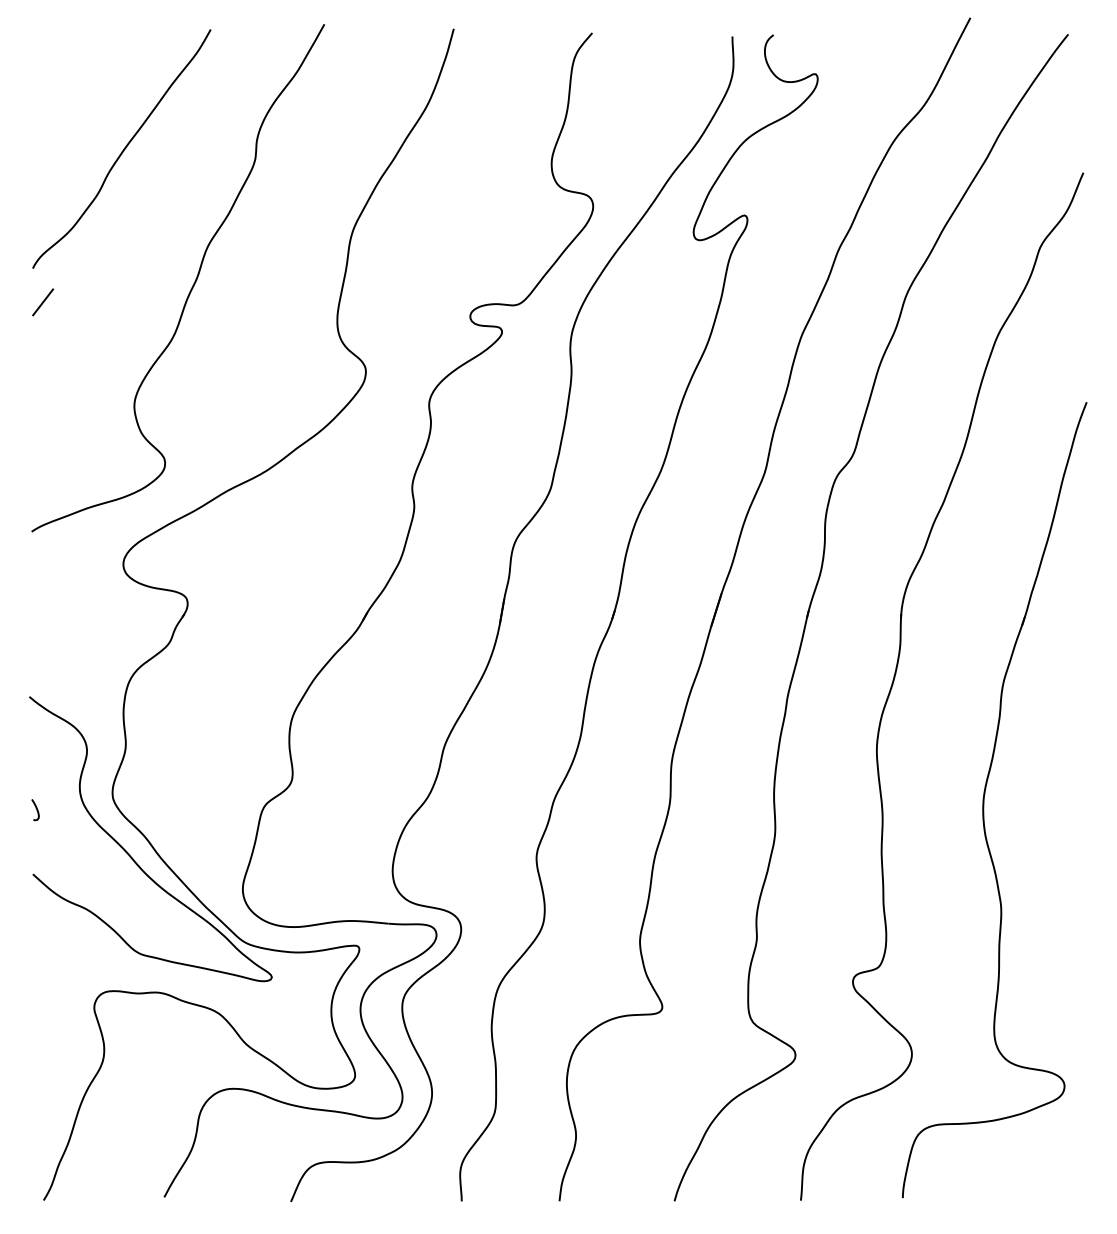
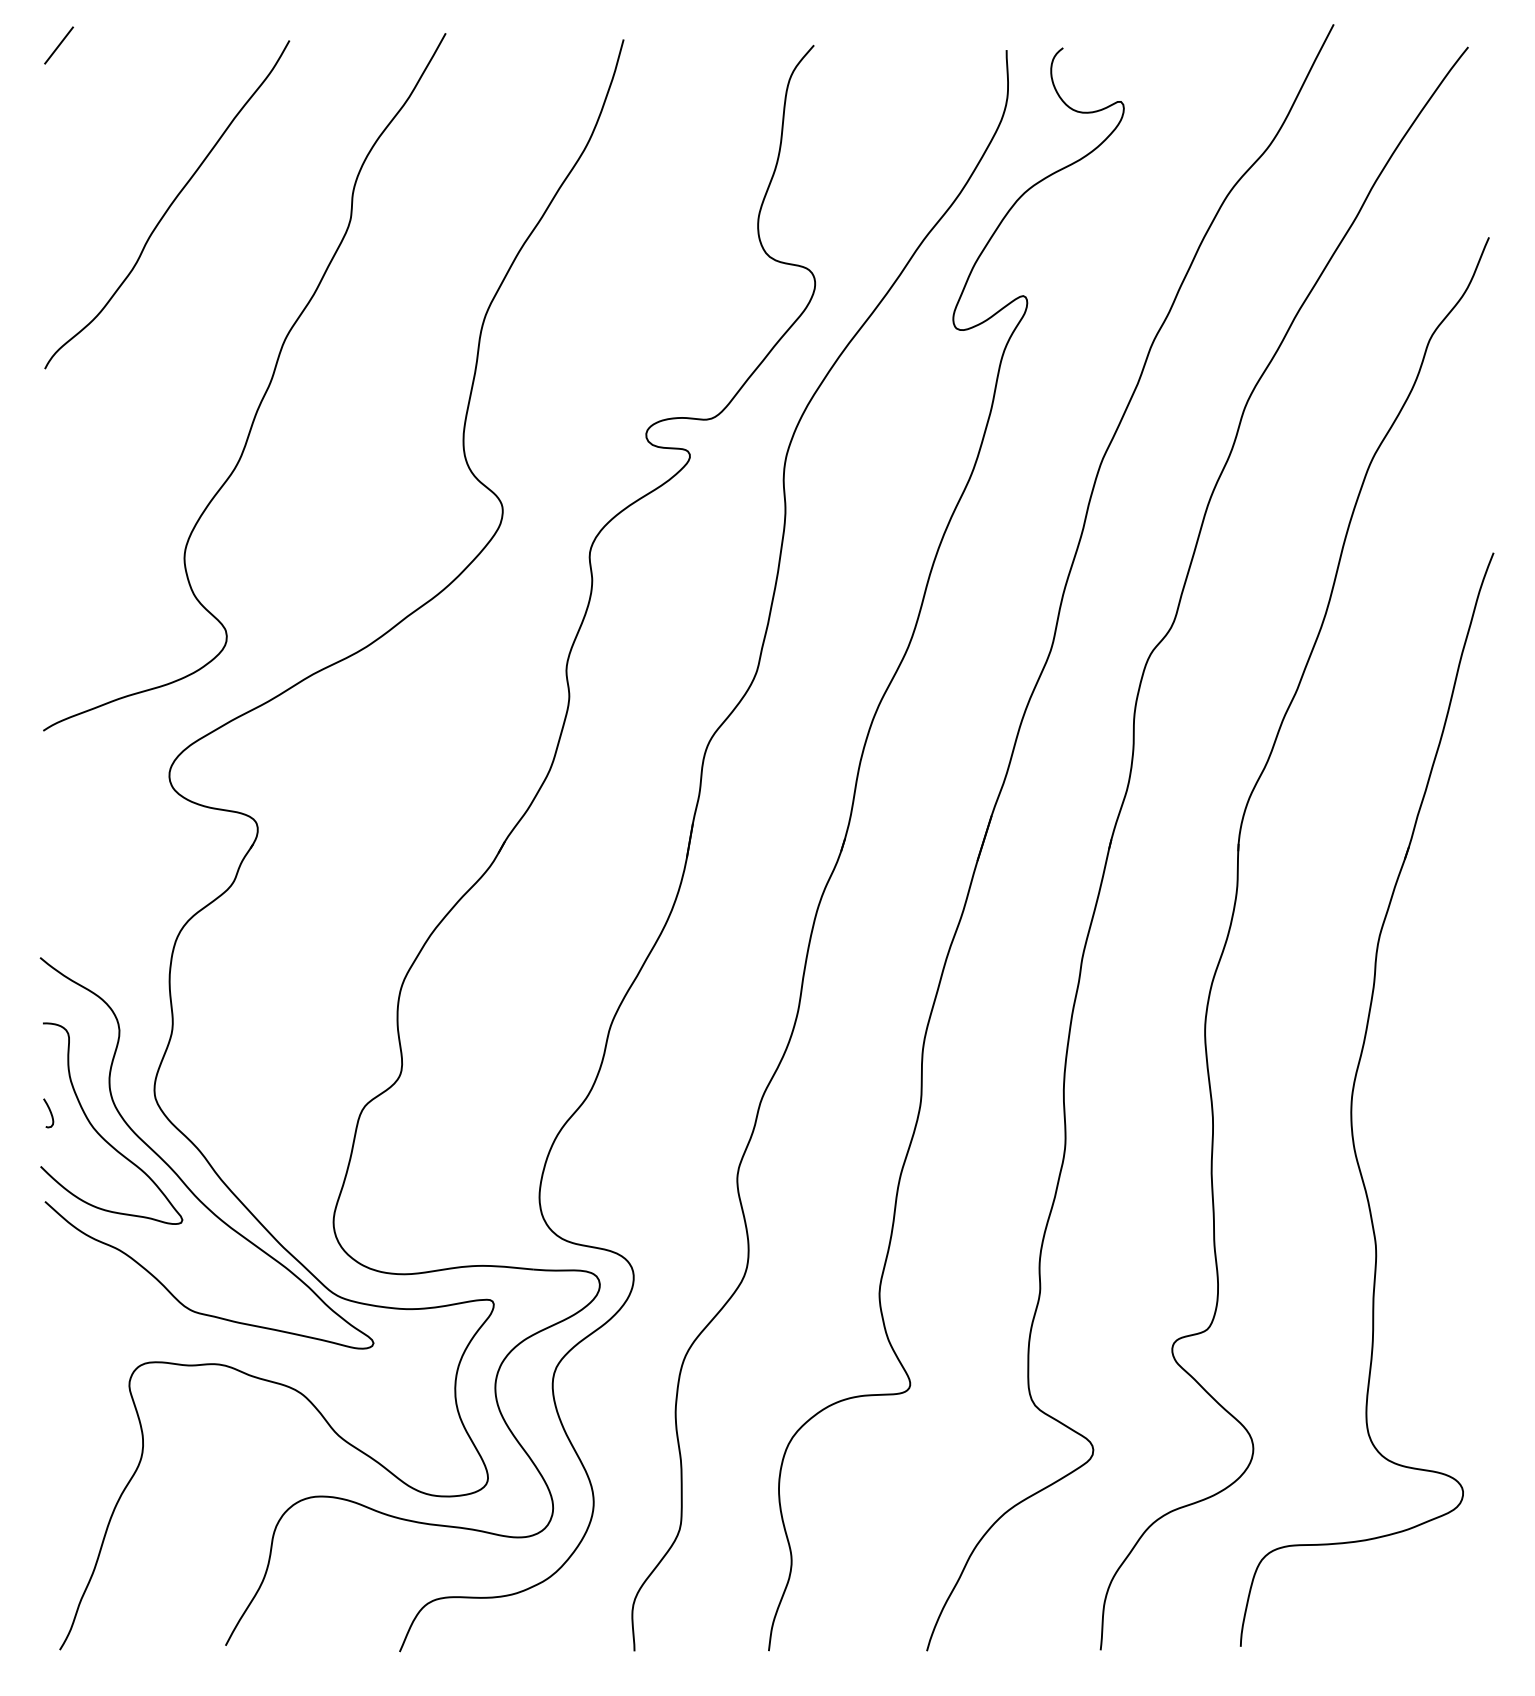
line: (42, 302) -> (58, 45), moved
curve: (73, 825) -> (100, 1134), added

